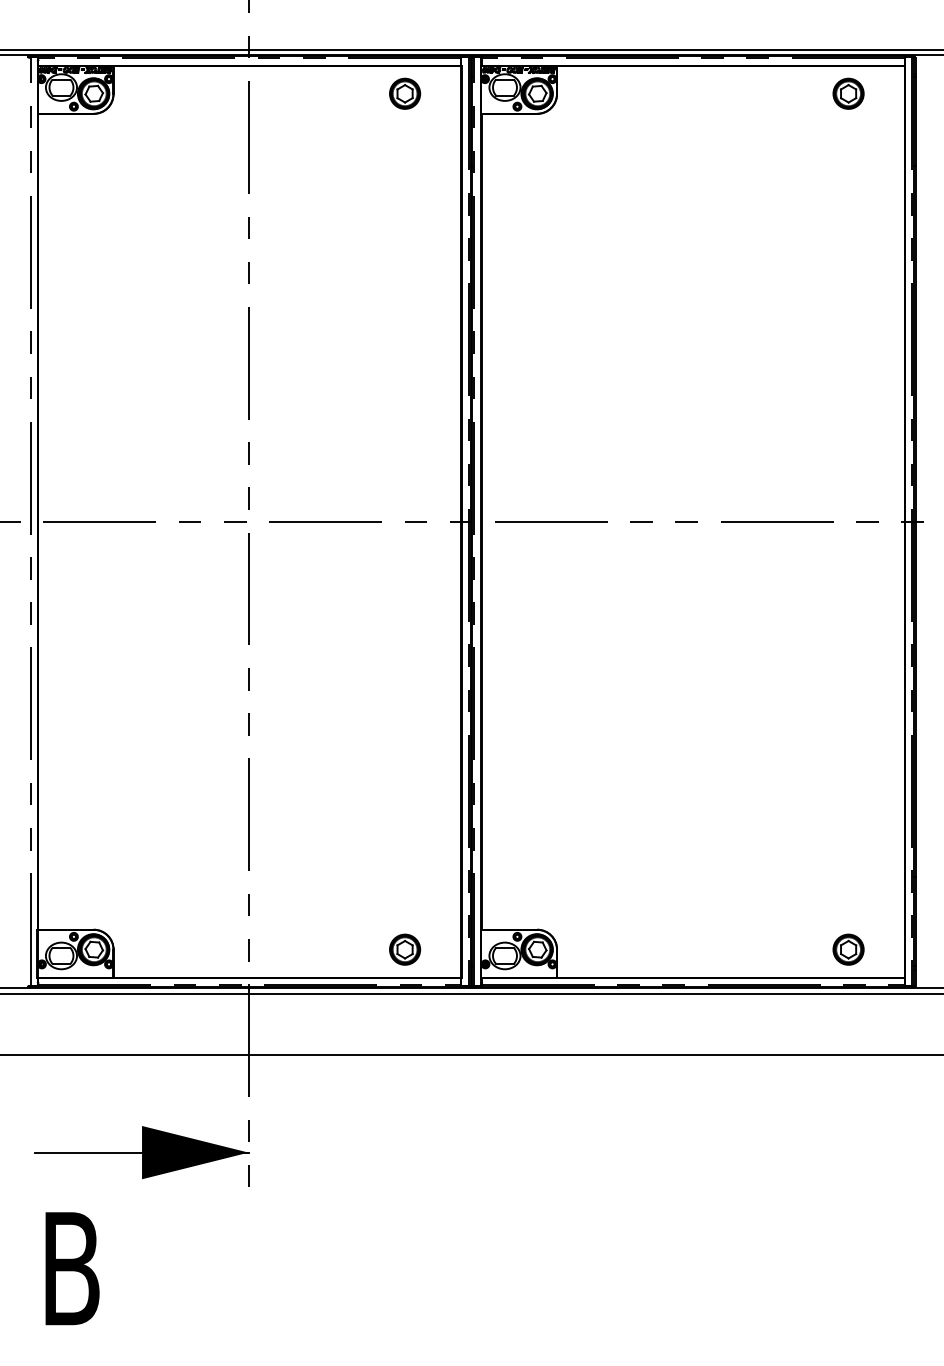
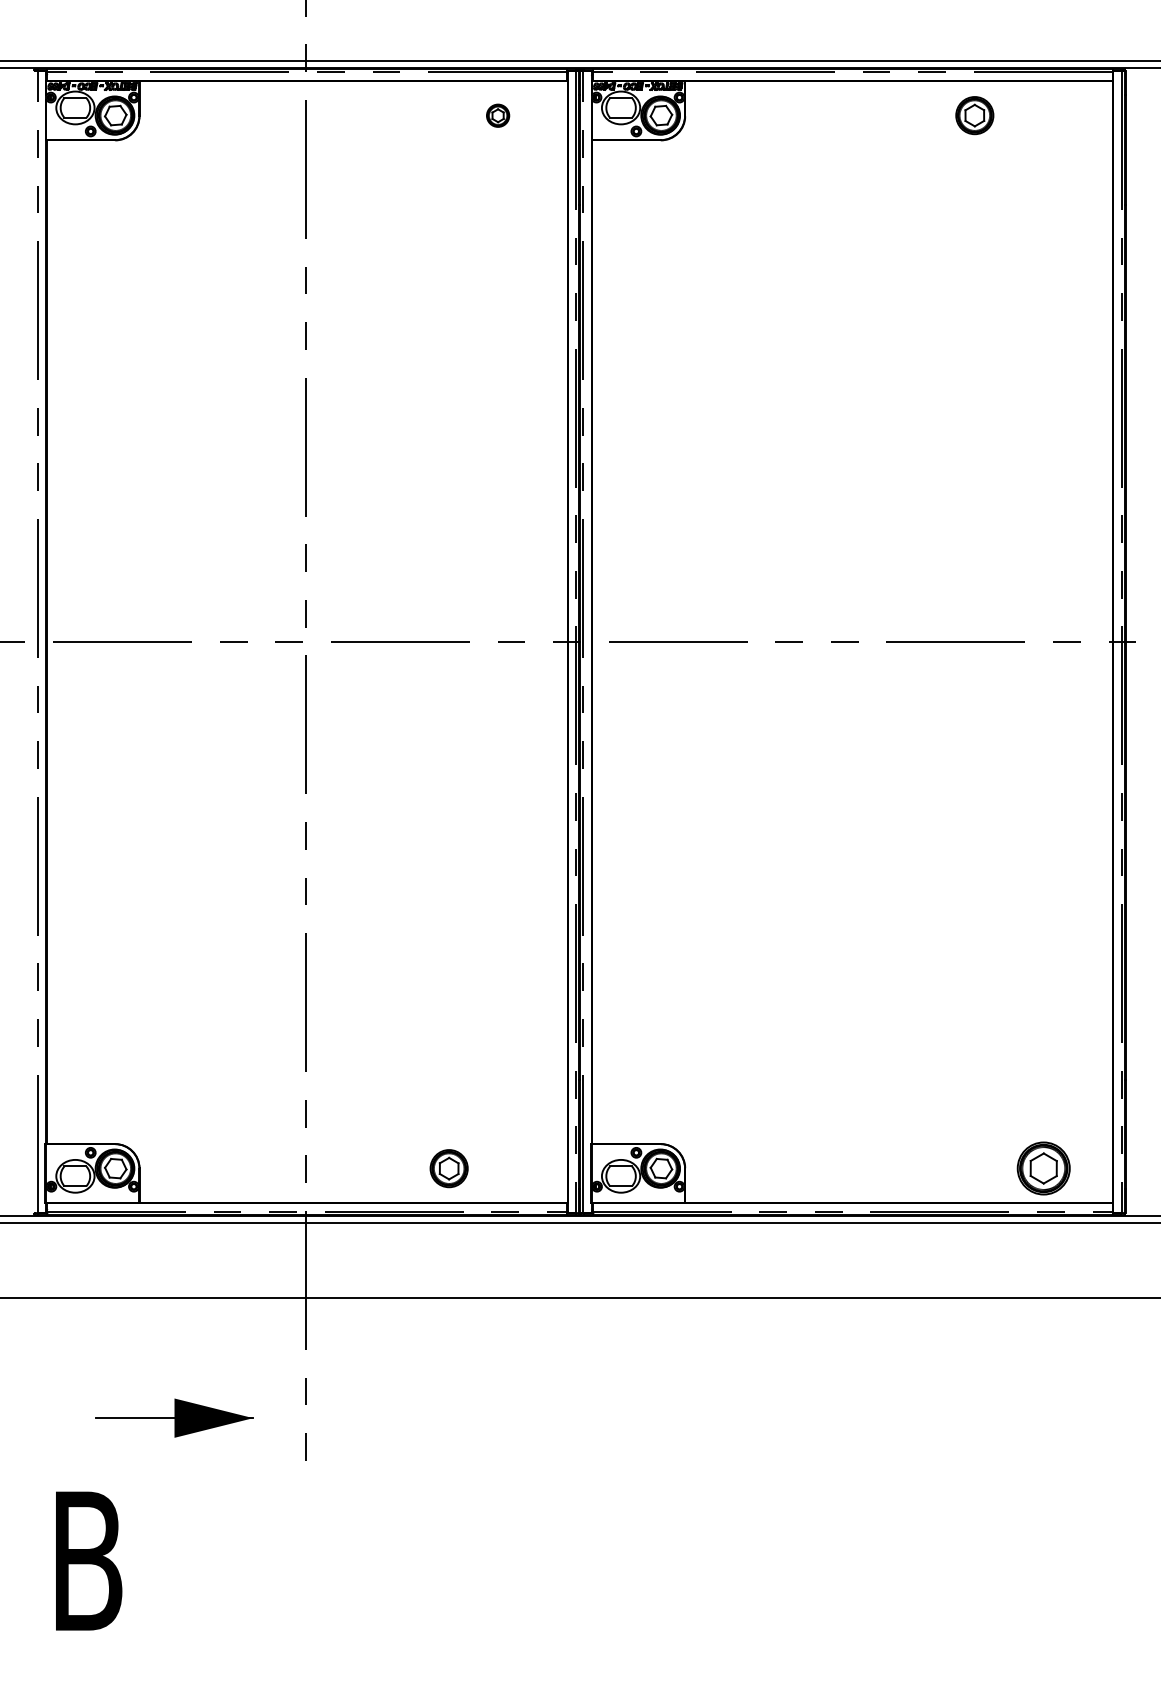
part: (404, 93) -> (497, 115), size x0.6
part: (848, 93) -> (974, 115), moved
part: (404, 949) -> (448, 1168), moved
part: (848, 949) -> (1043, 1168), size x1.4
part: (142, 1151) -> (174, 1417), size x0.6

